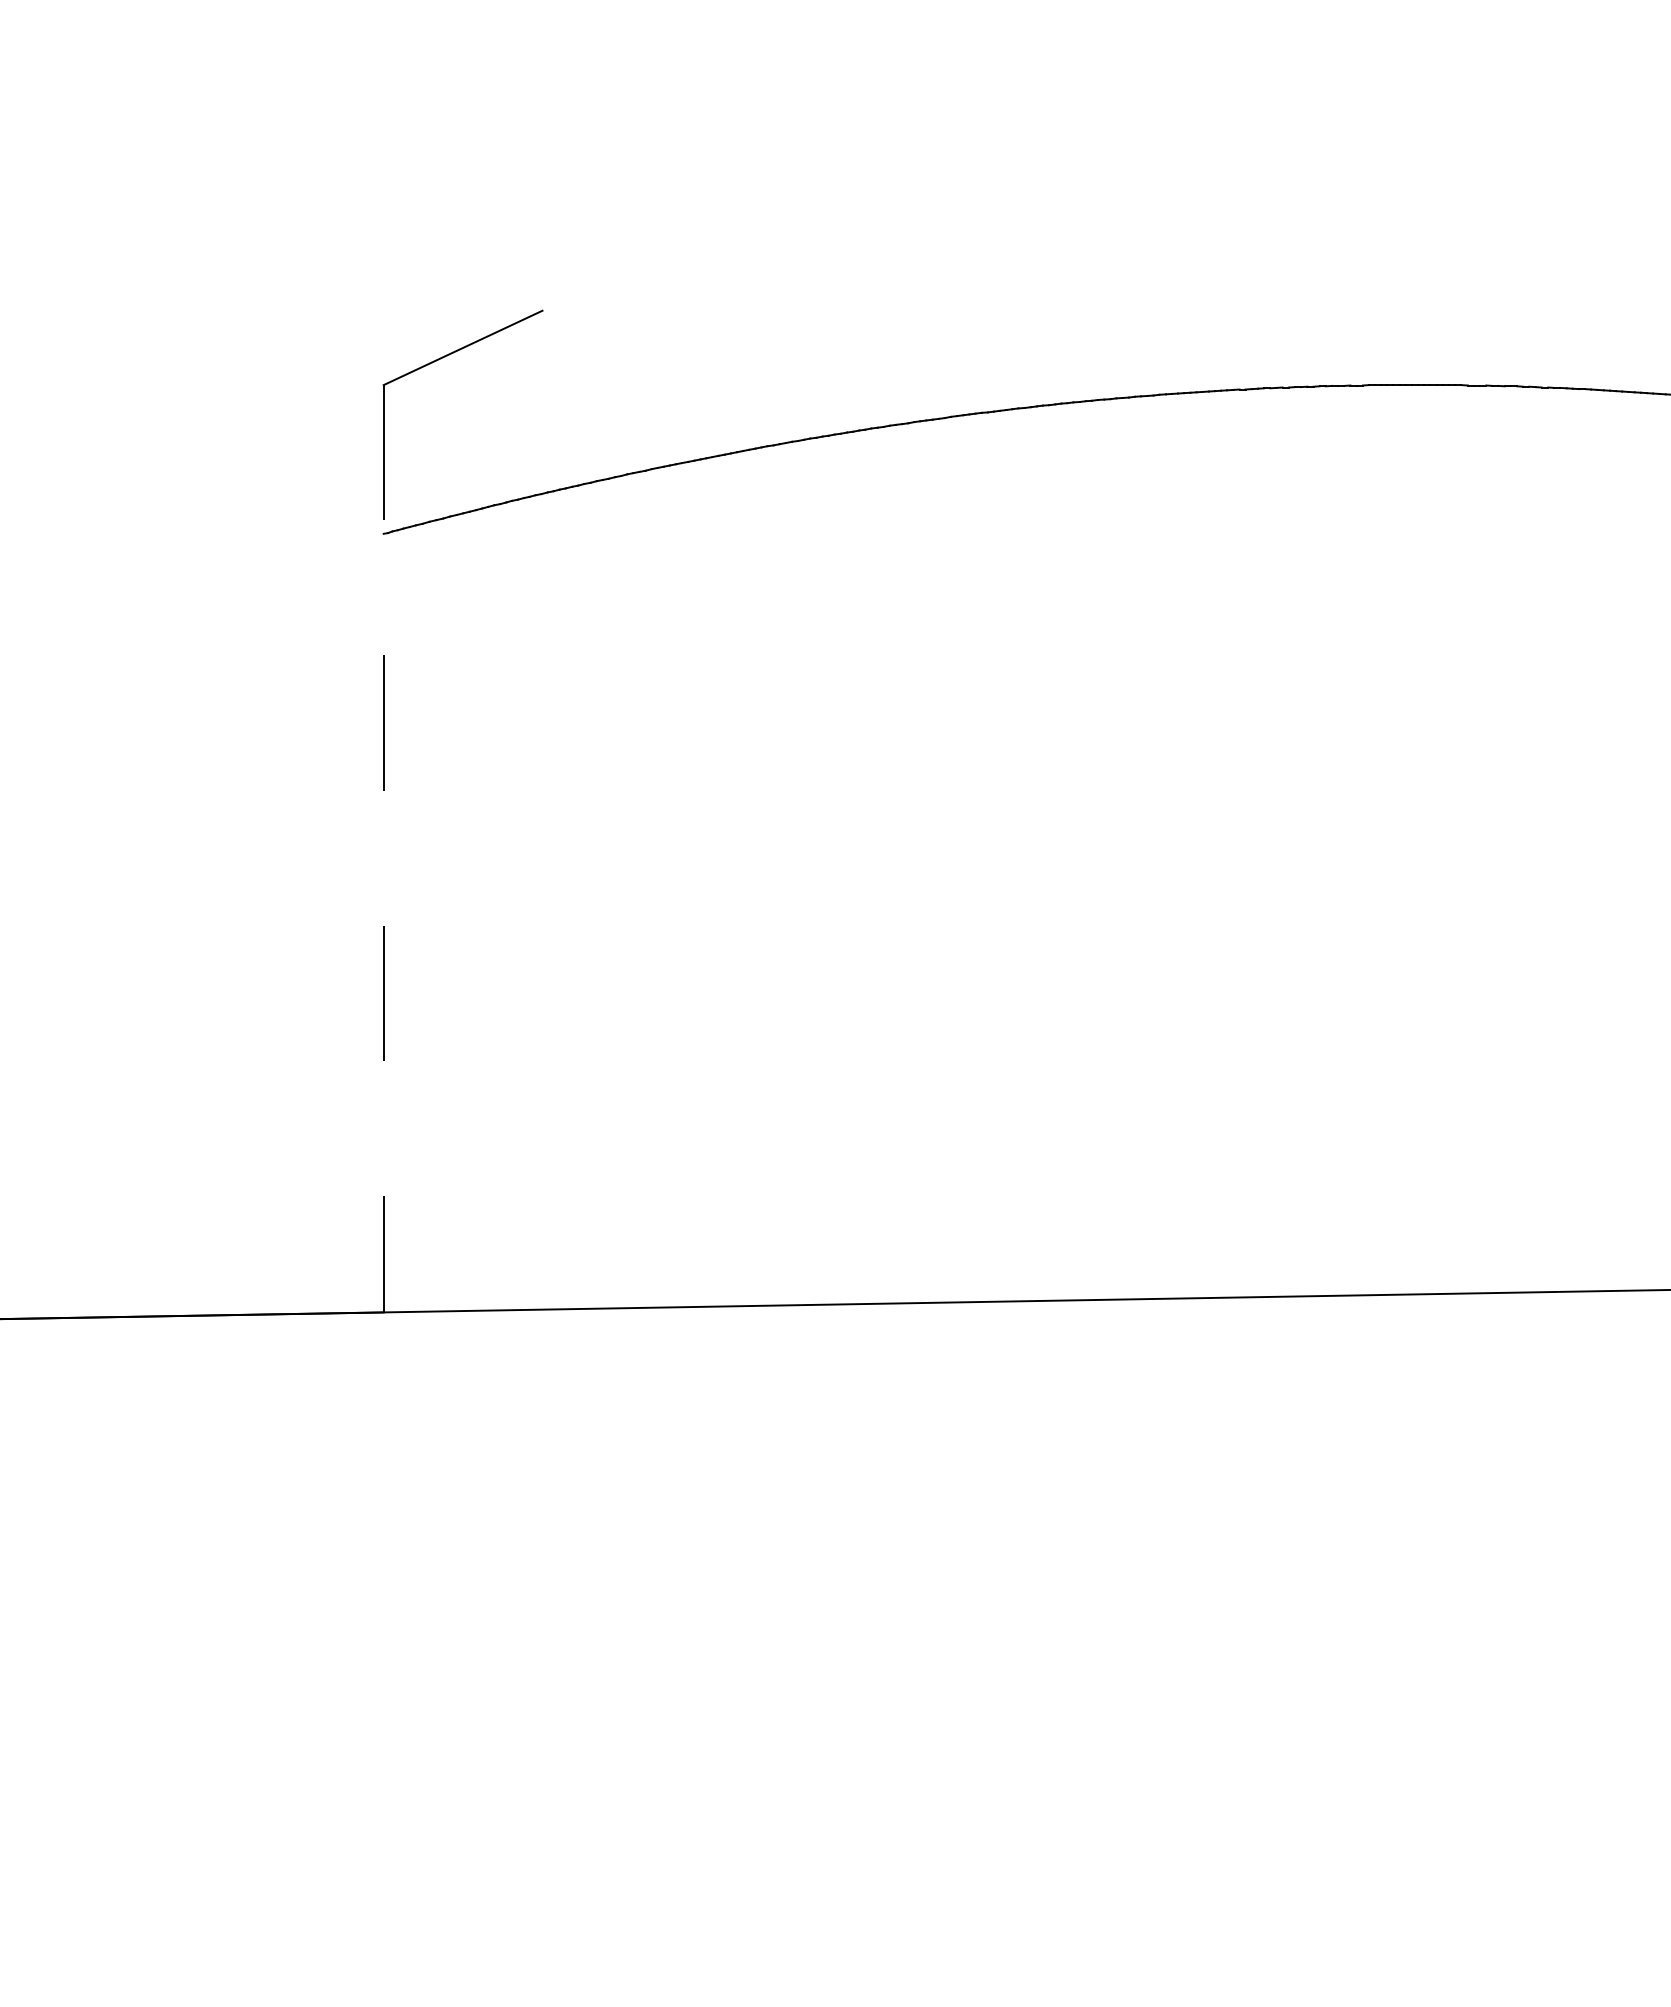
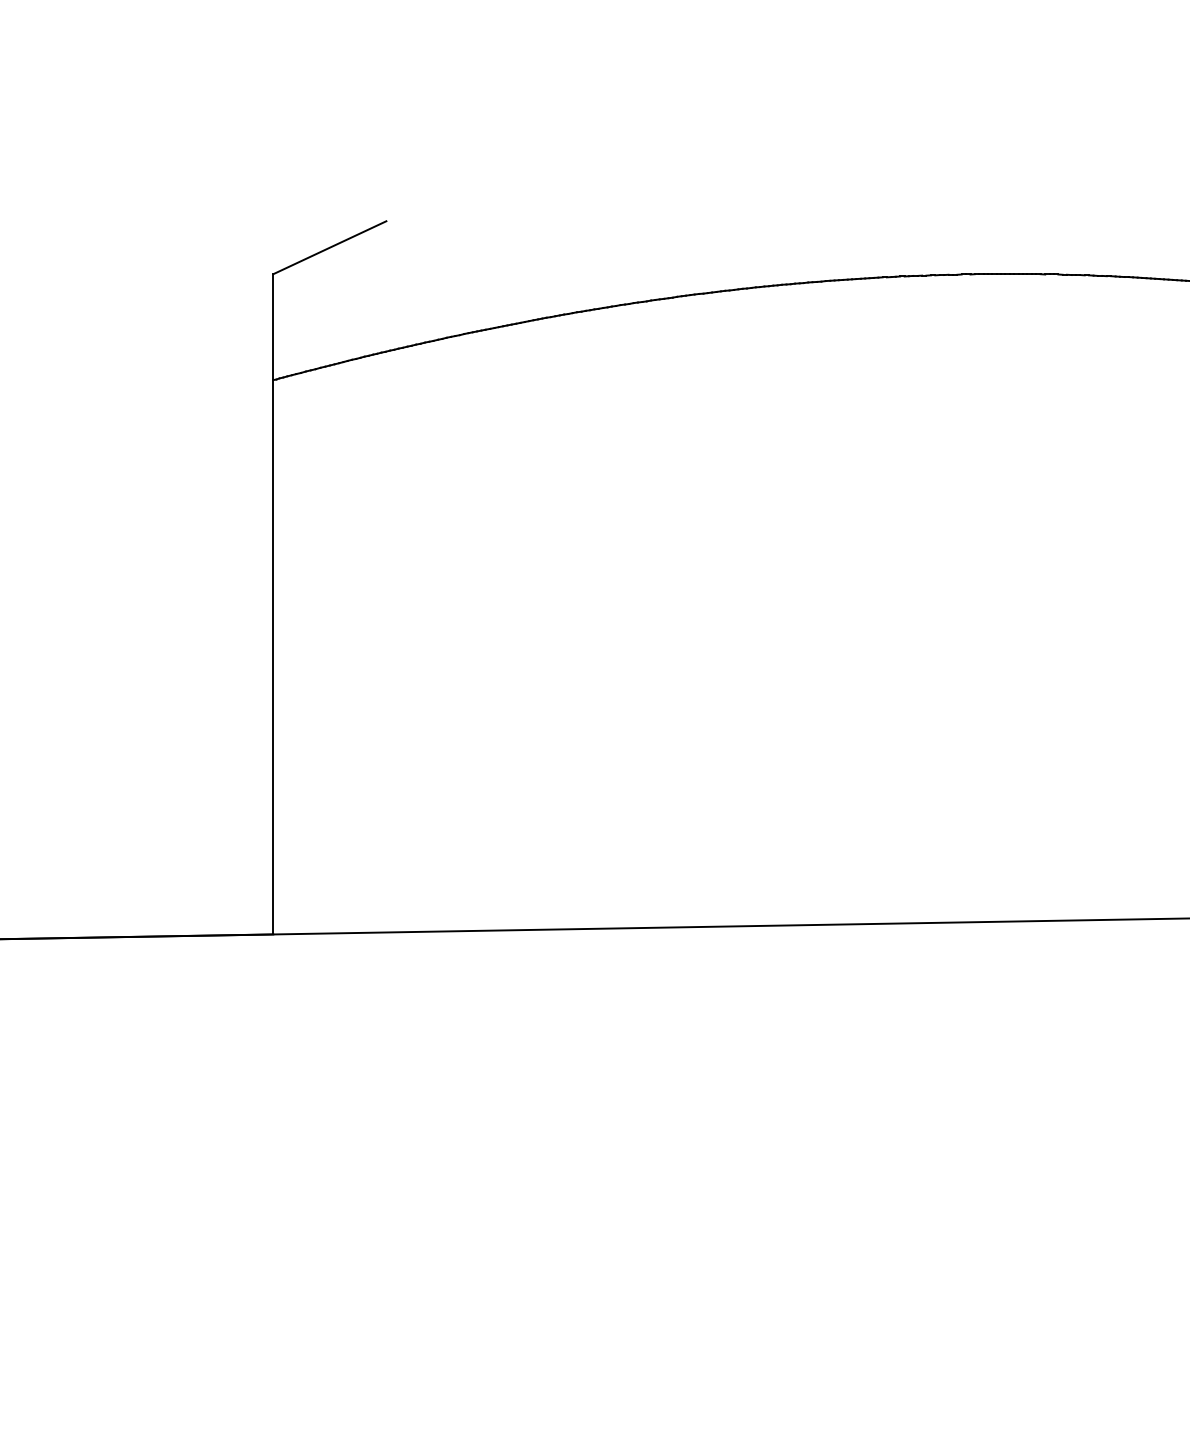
line: (383, 849) -> (273, 604), dashed -> solid

